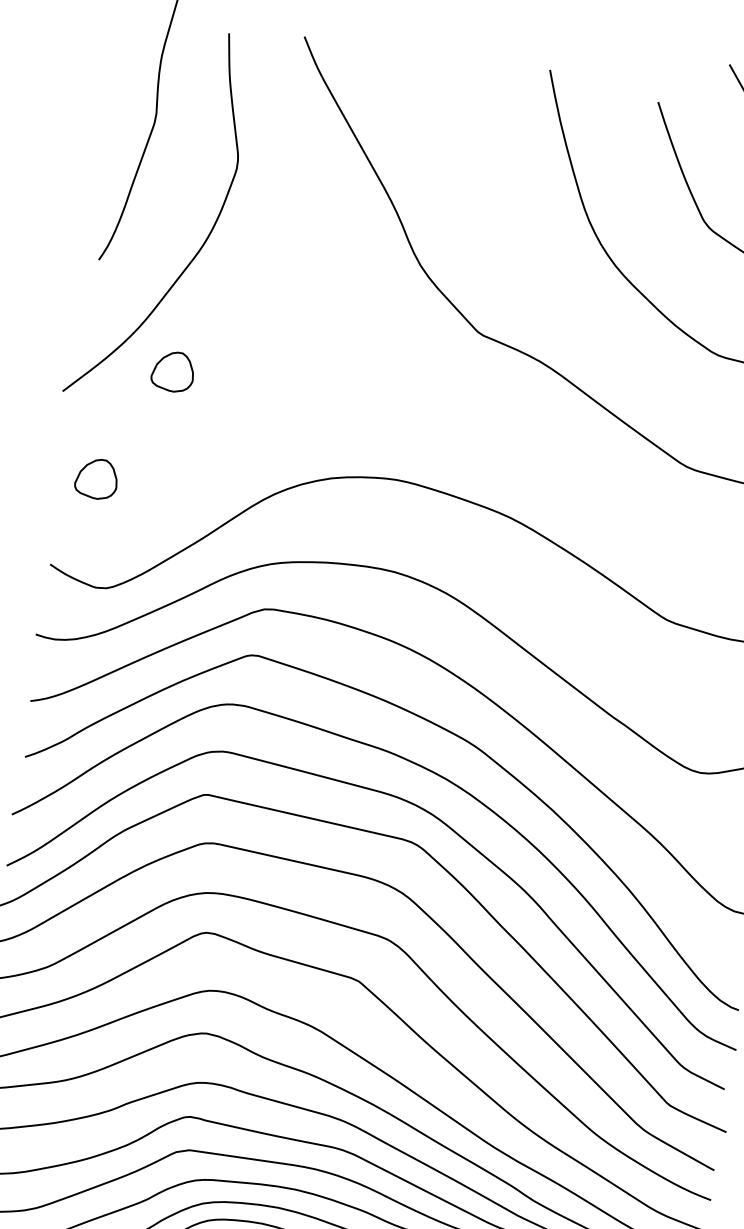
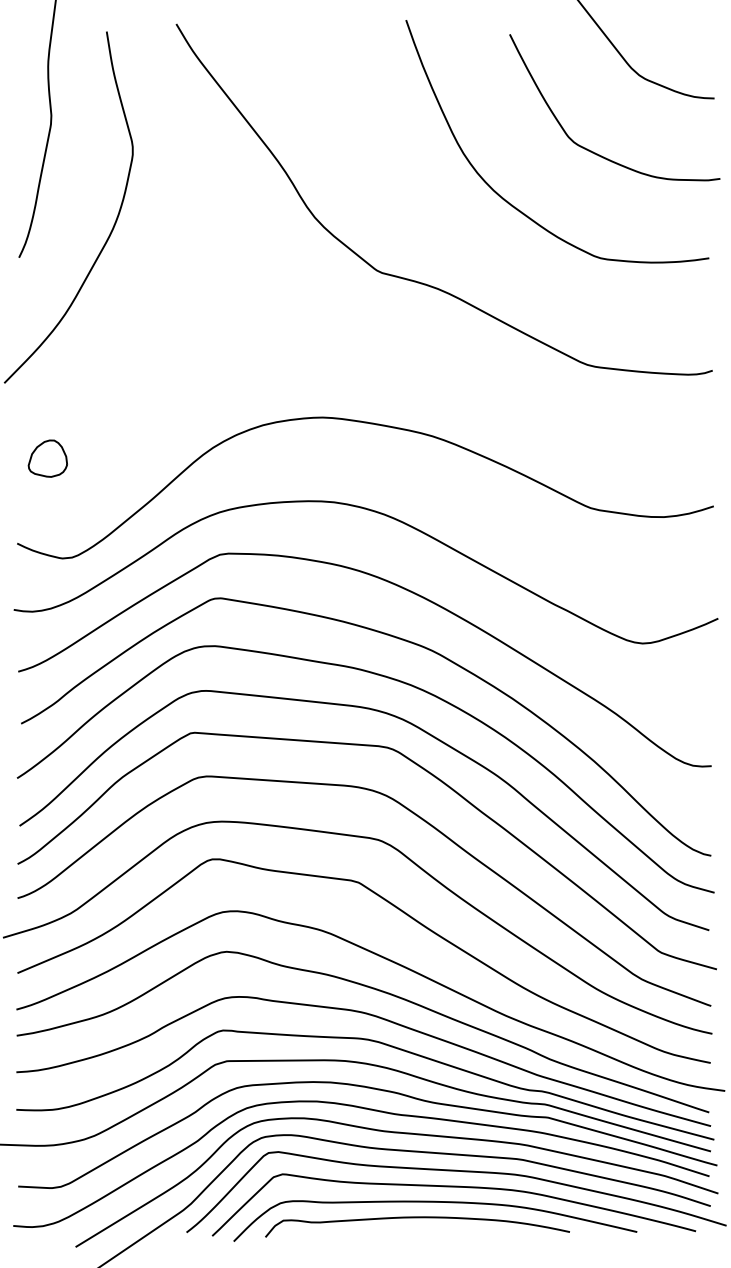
part: (172, 371) -> (102, 349), removed

